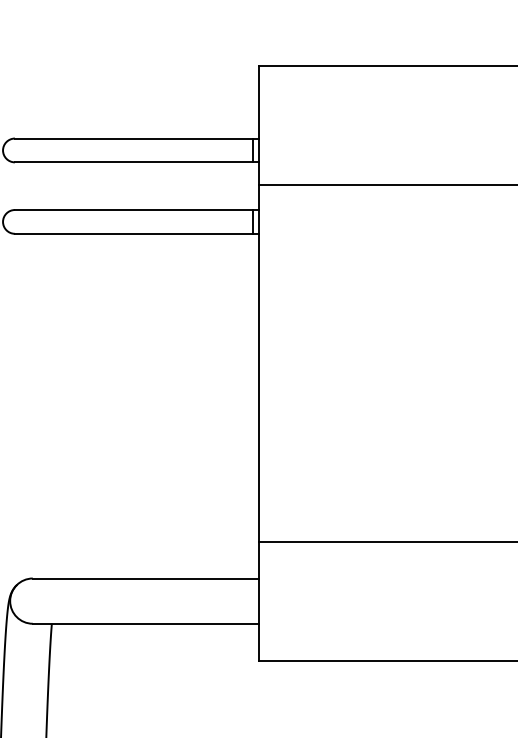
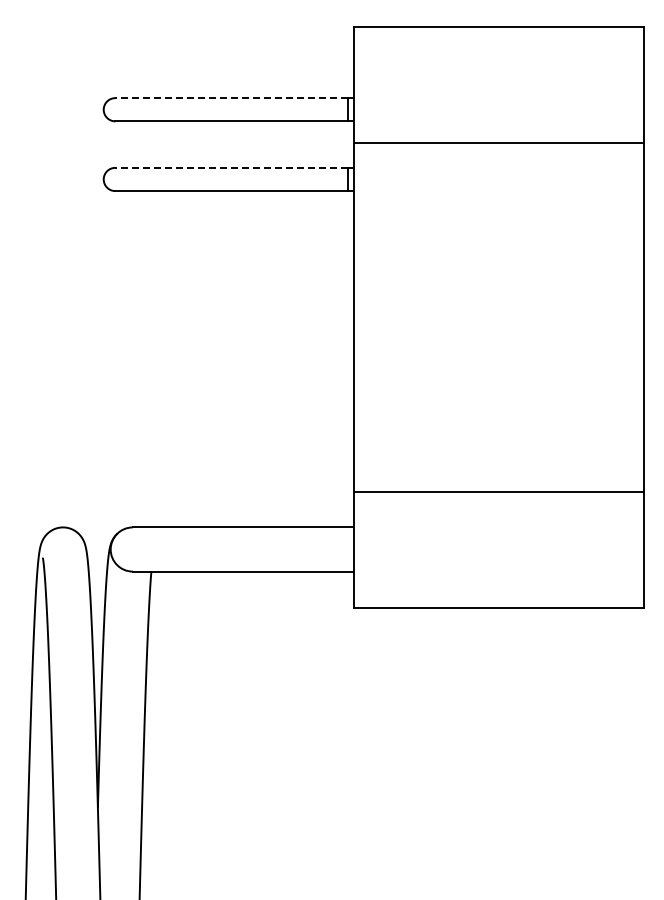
line: (133, 138) -> (231, 98), solid -> dashed
line: (133, 209) -> (231, 167), solid -> dashed

